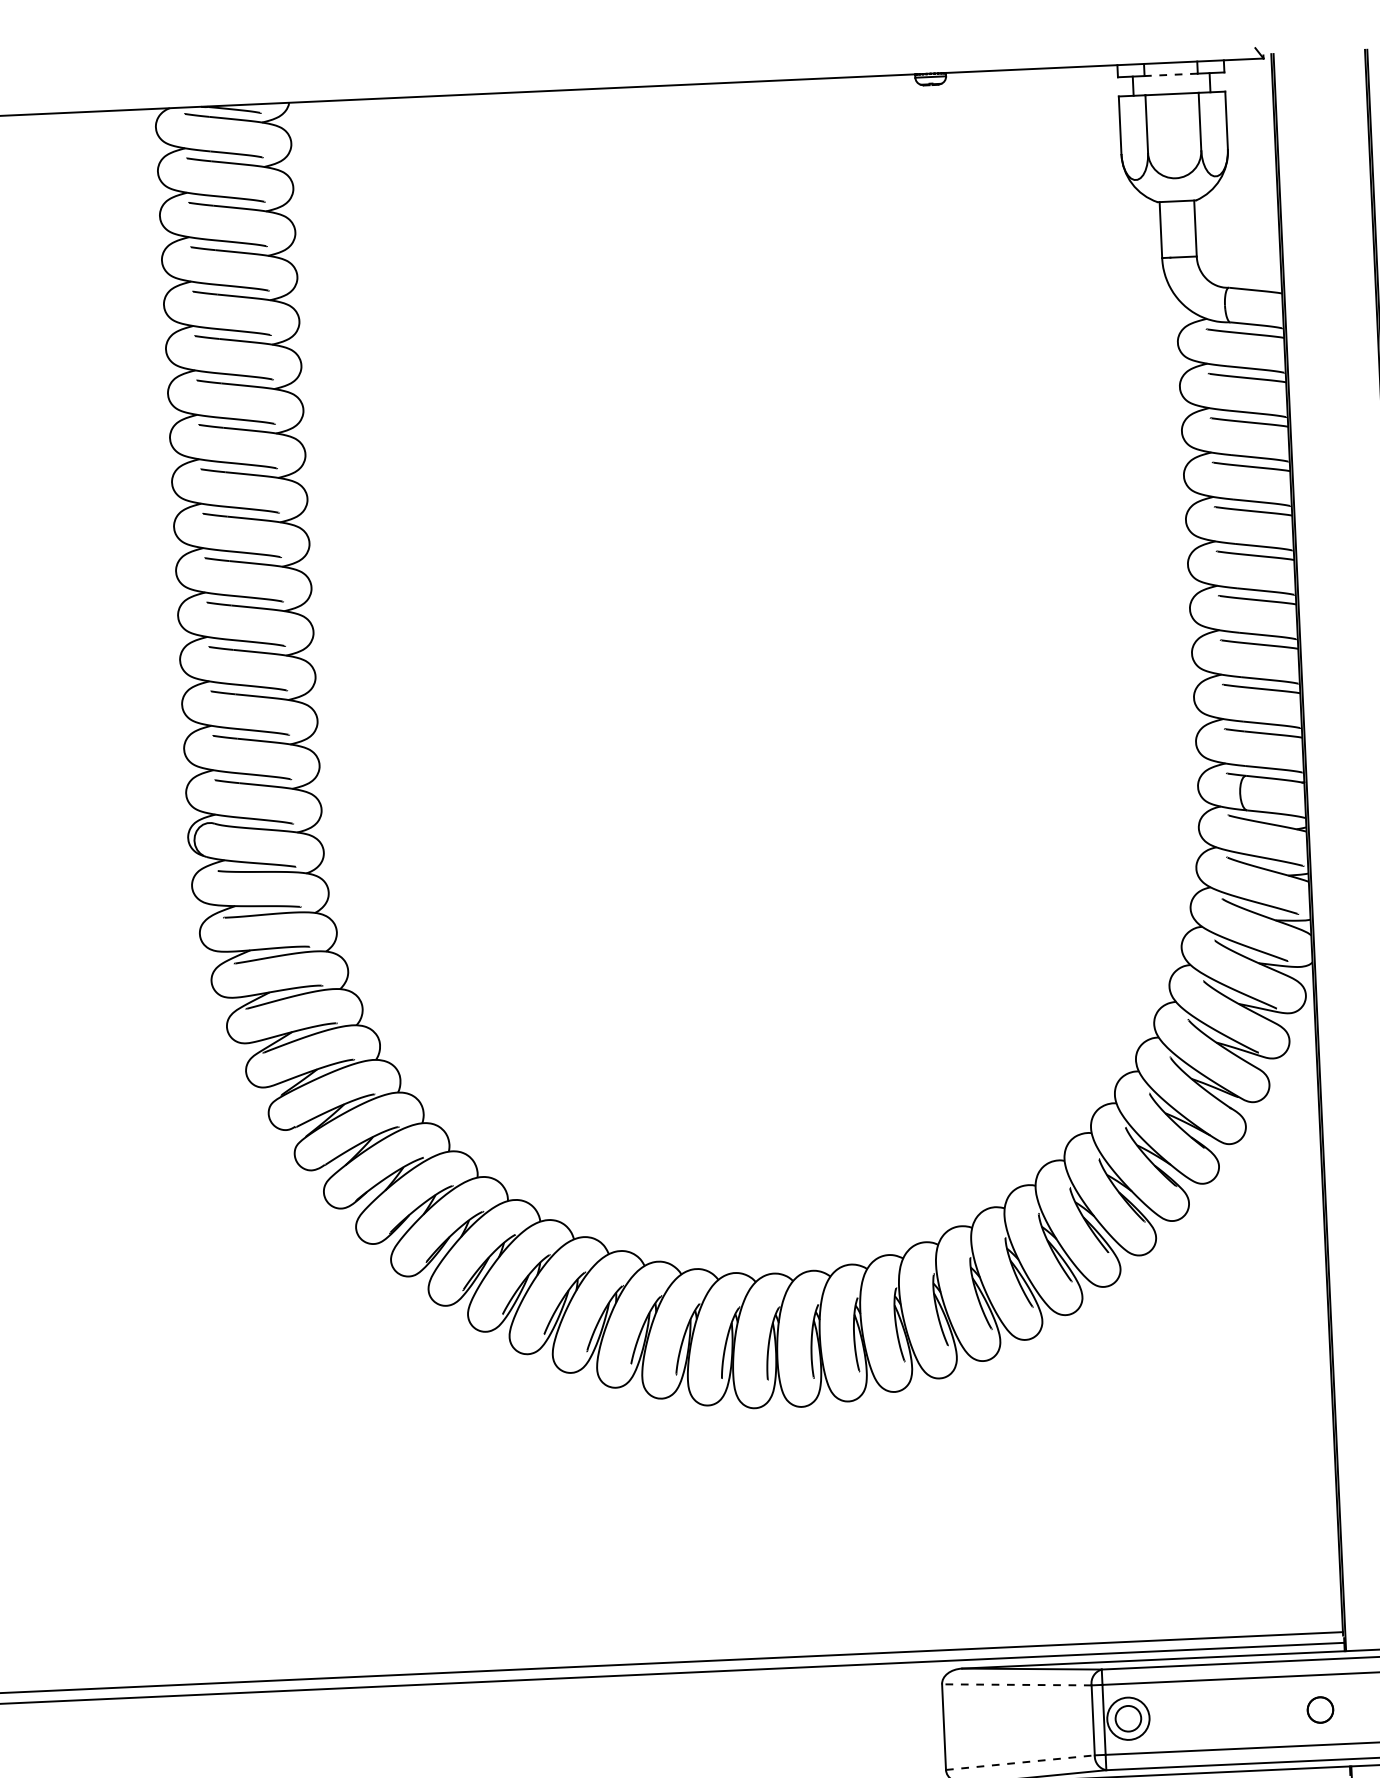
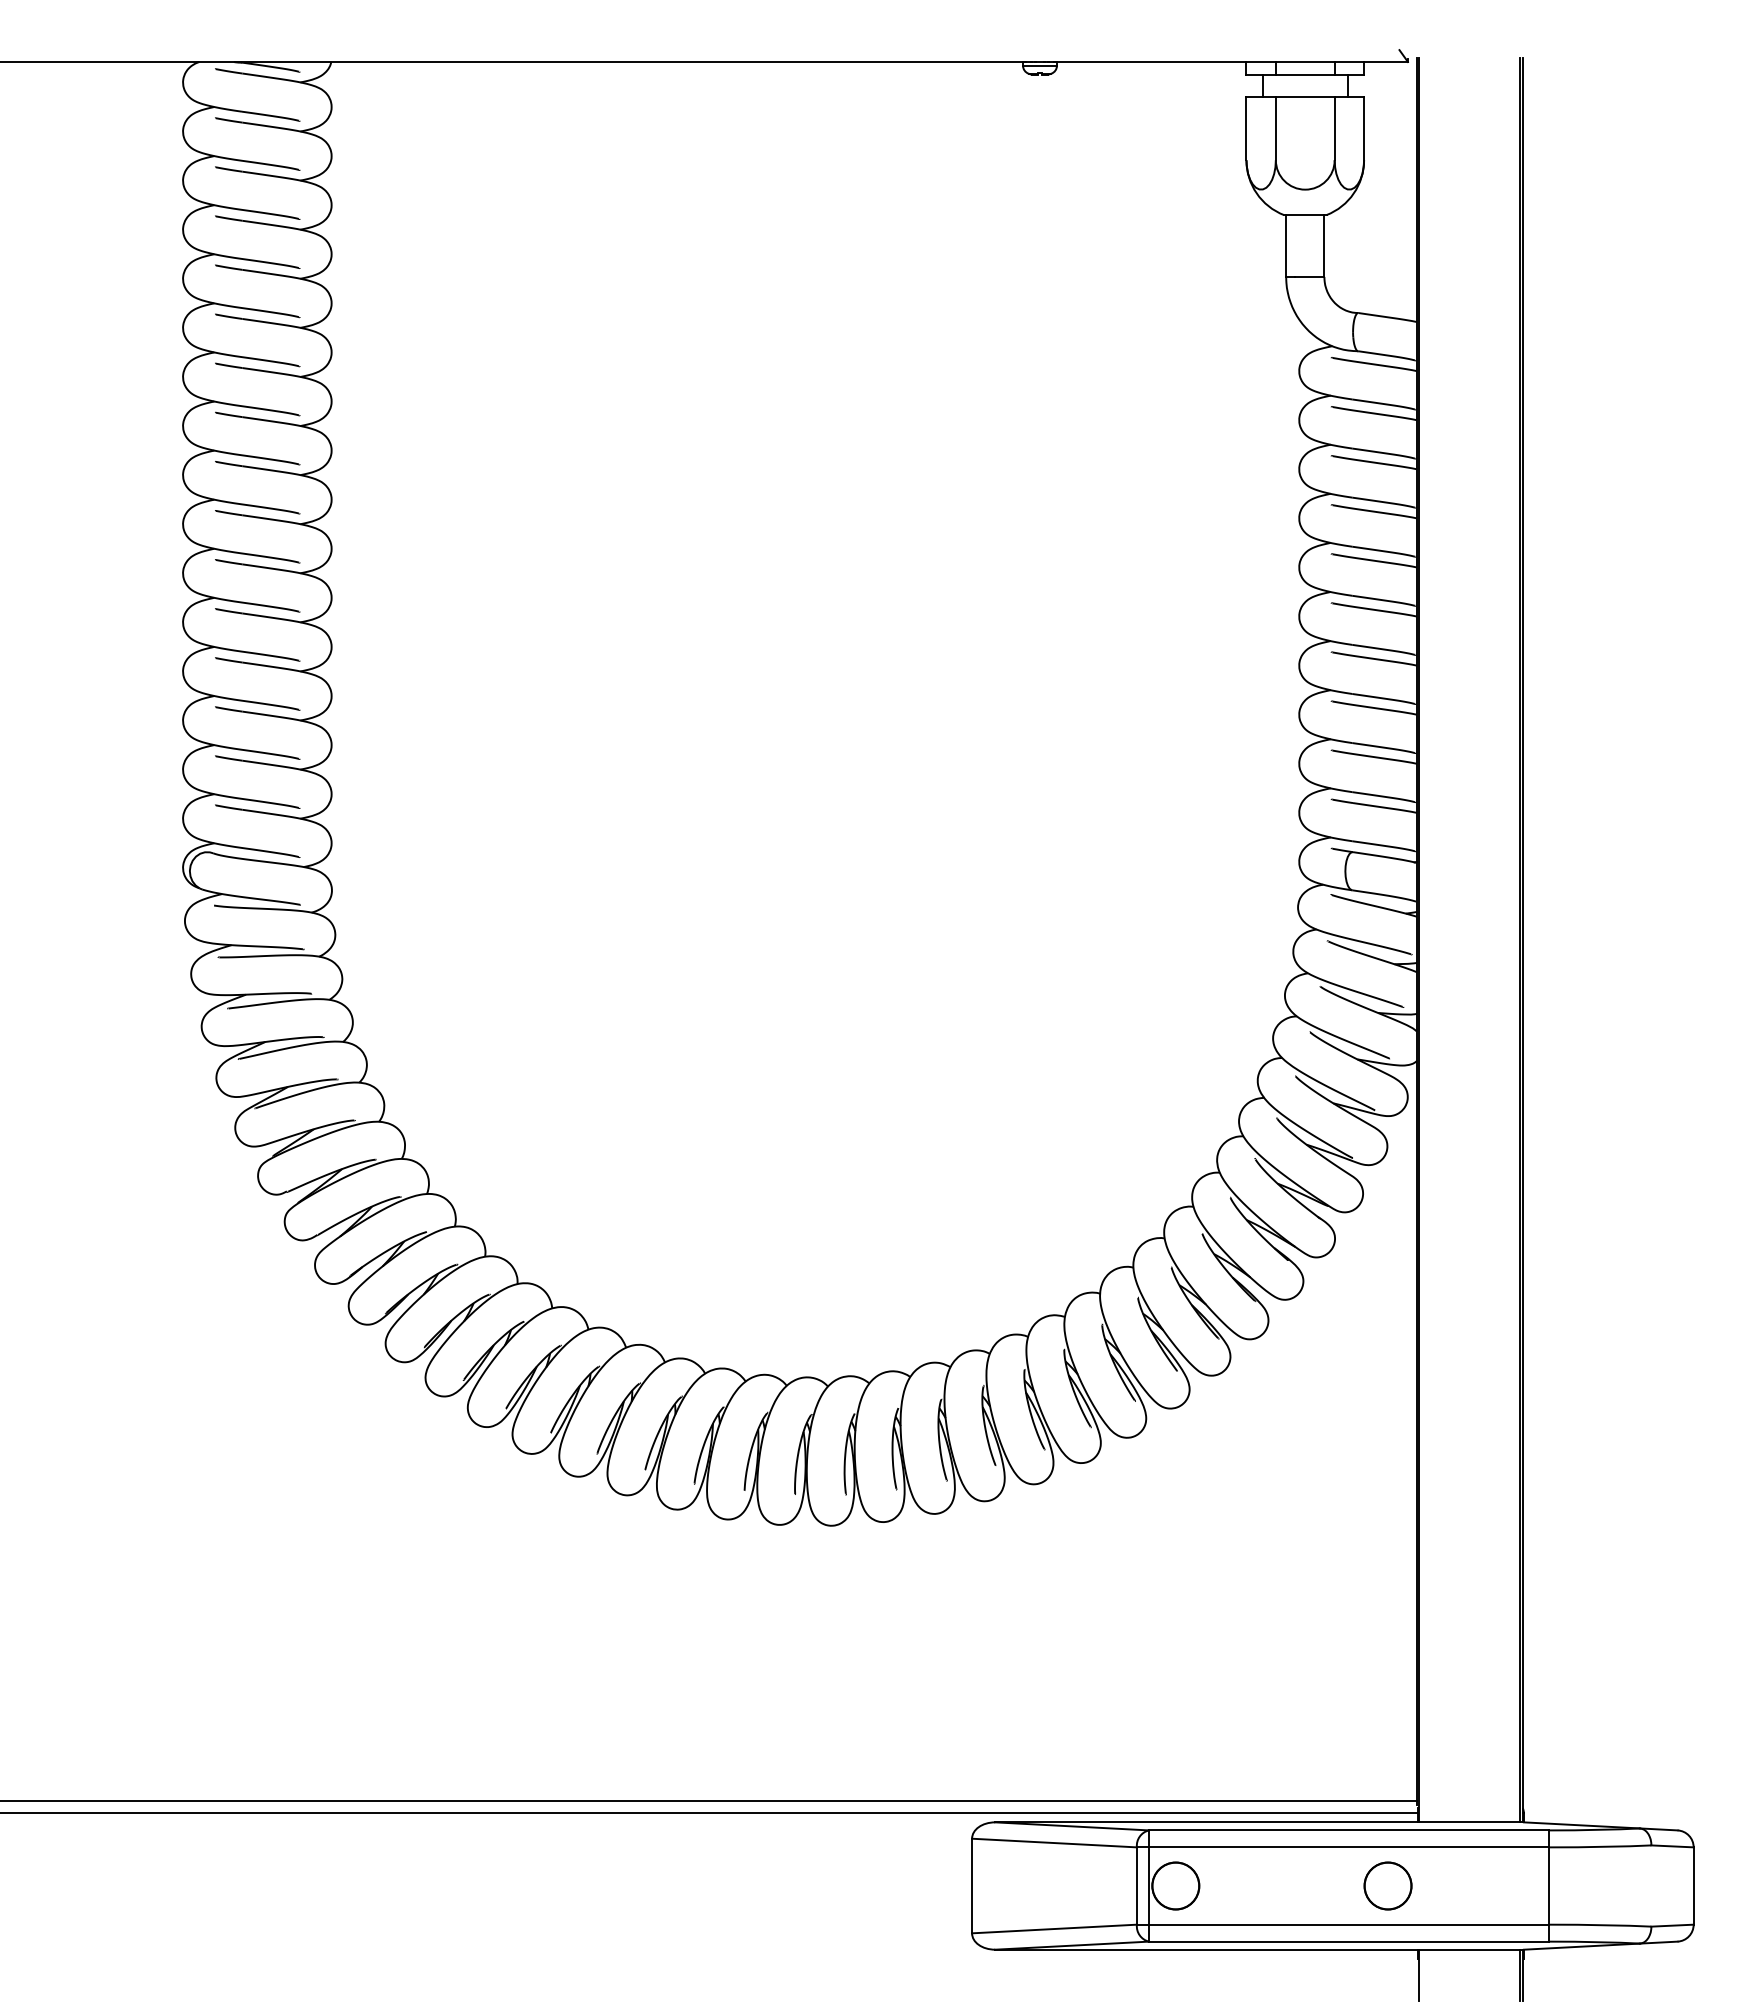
line: (1170, 75) -> (1304, 75), dashed -> solid
line: (1016, 1685) -> (1054, 1843), dashed -> solid
circle: (1319, 1709) -> (1387, 1885), size x1.67
circle: (1128, 1718) -> (1175, 1885), size x1.67
line: (1020, 1763) -> (1054, 1929), dashed -> solid

